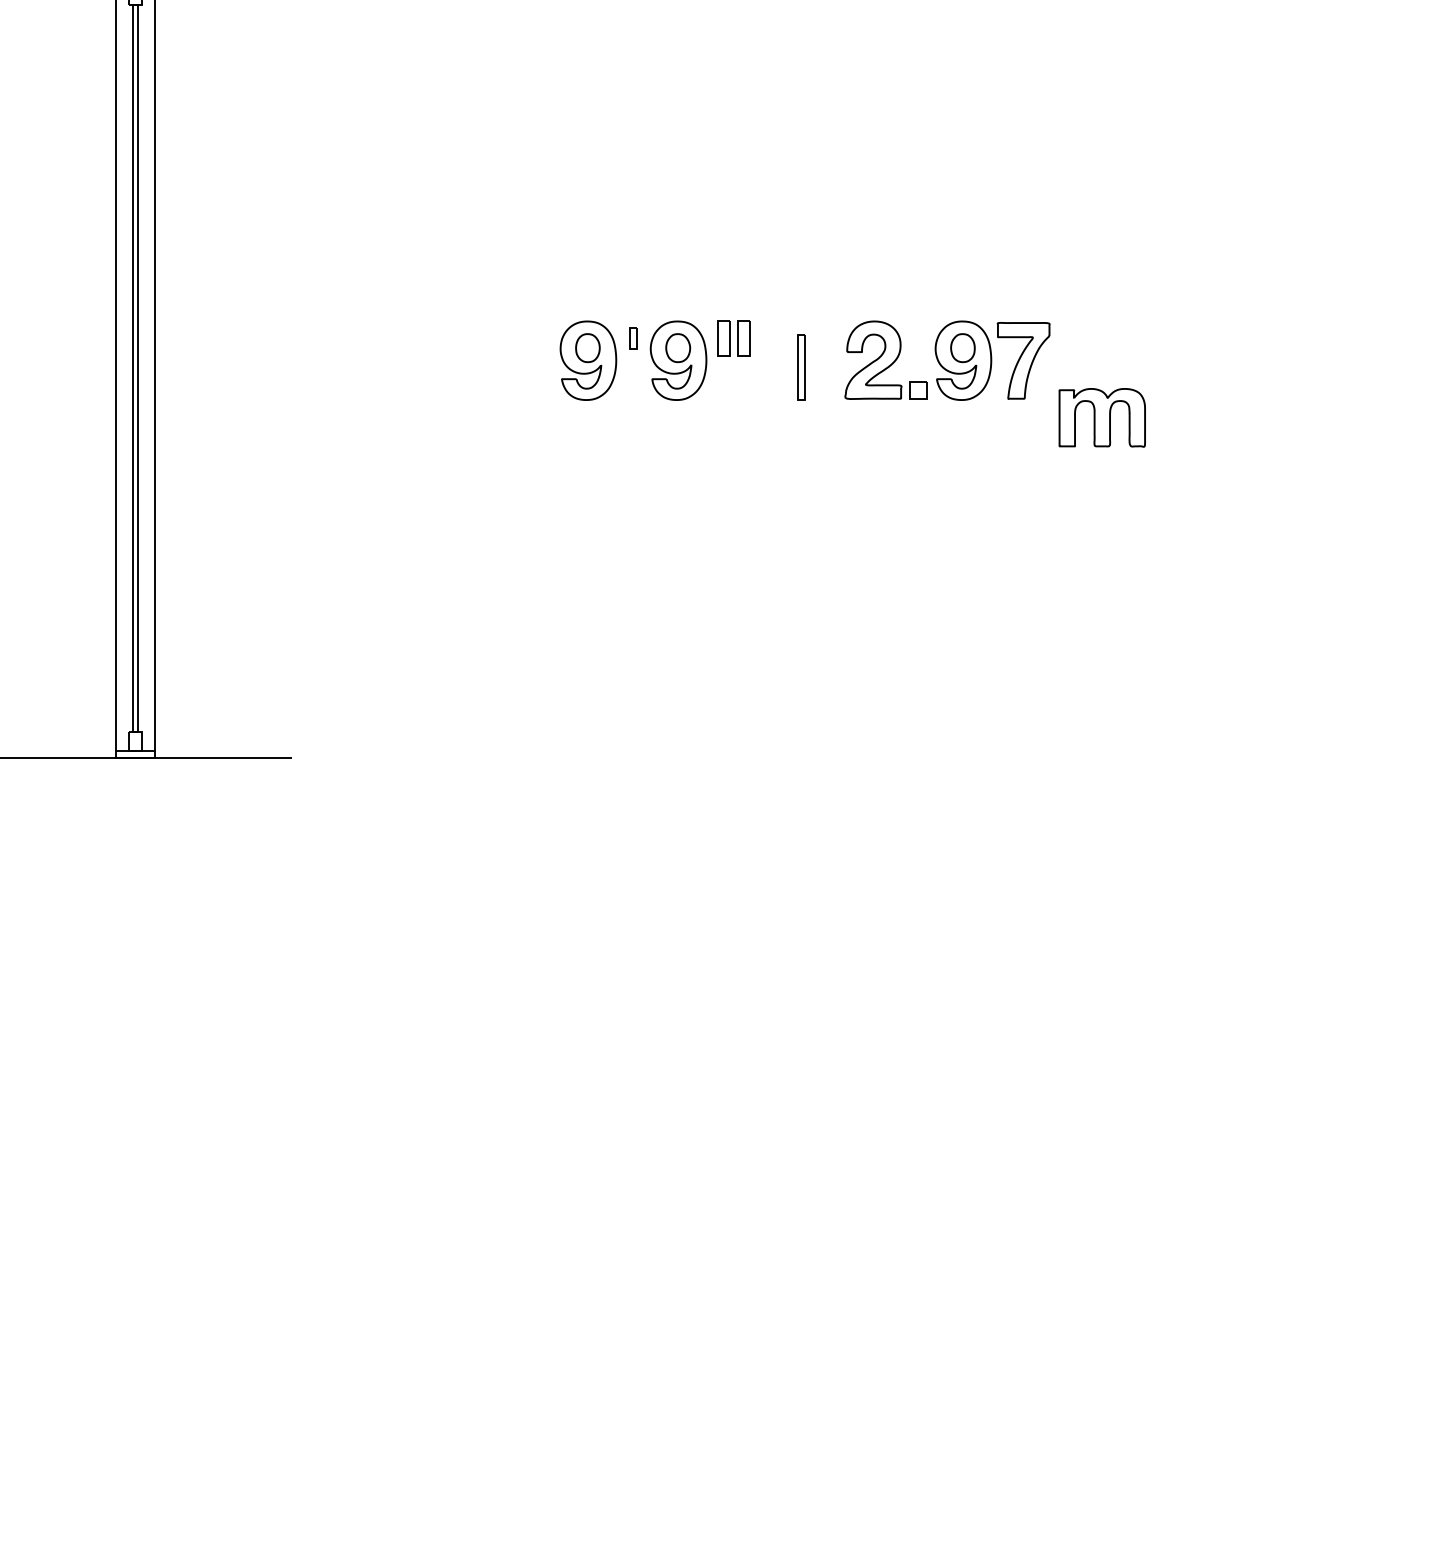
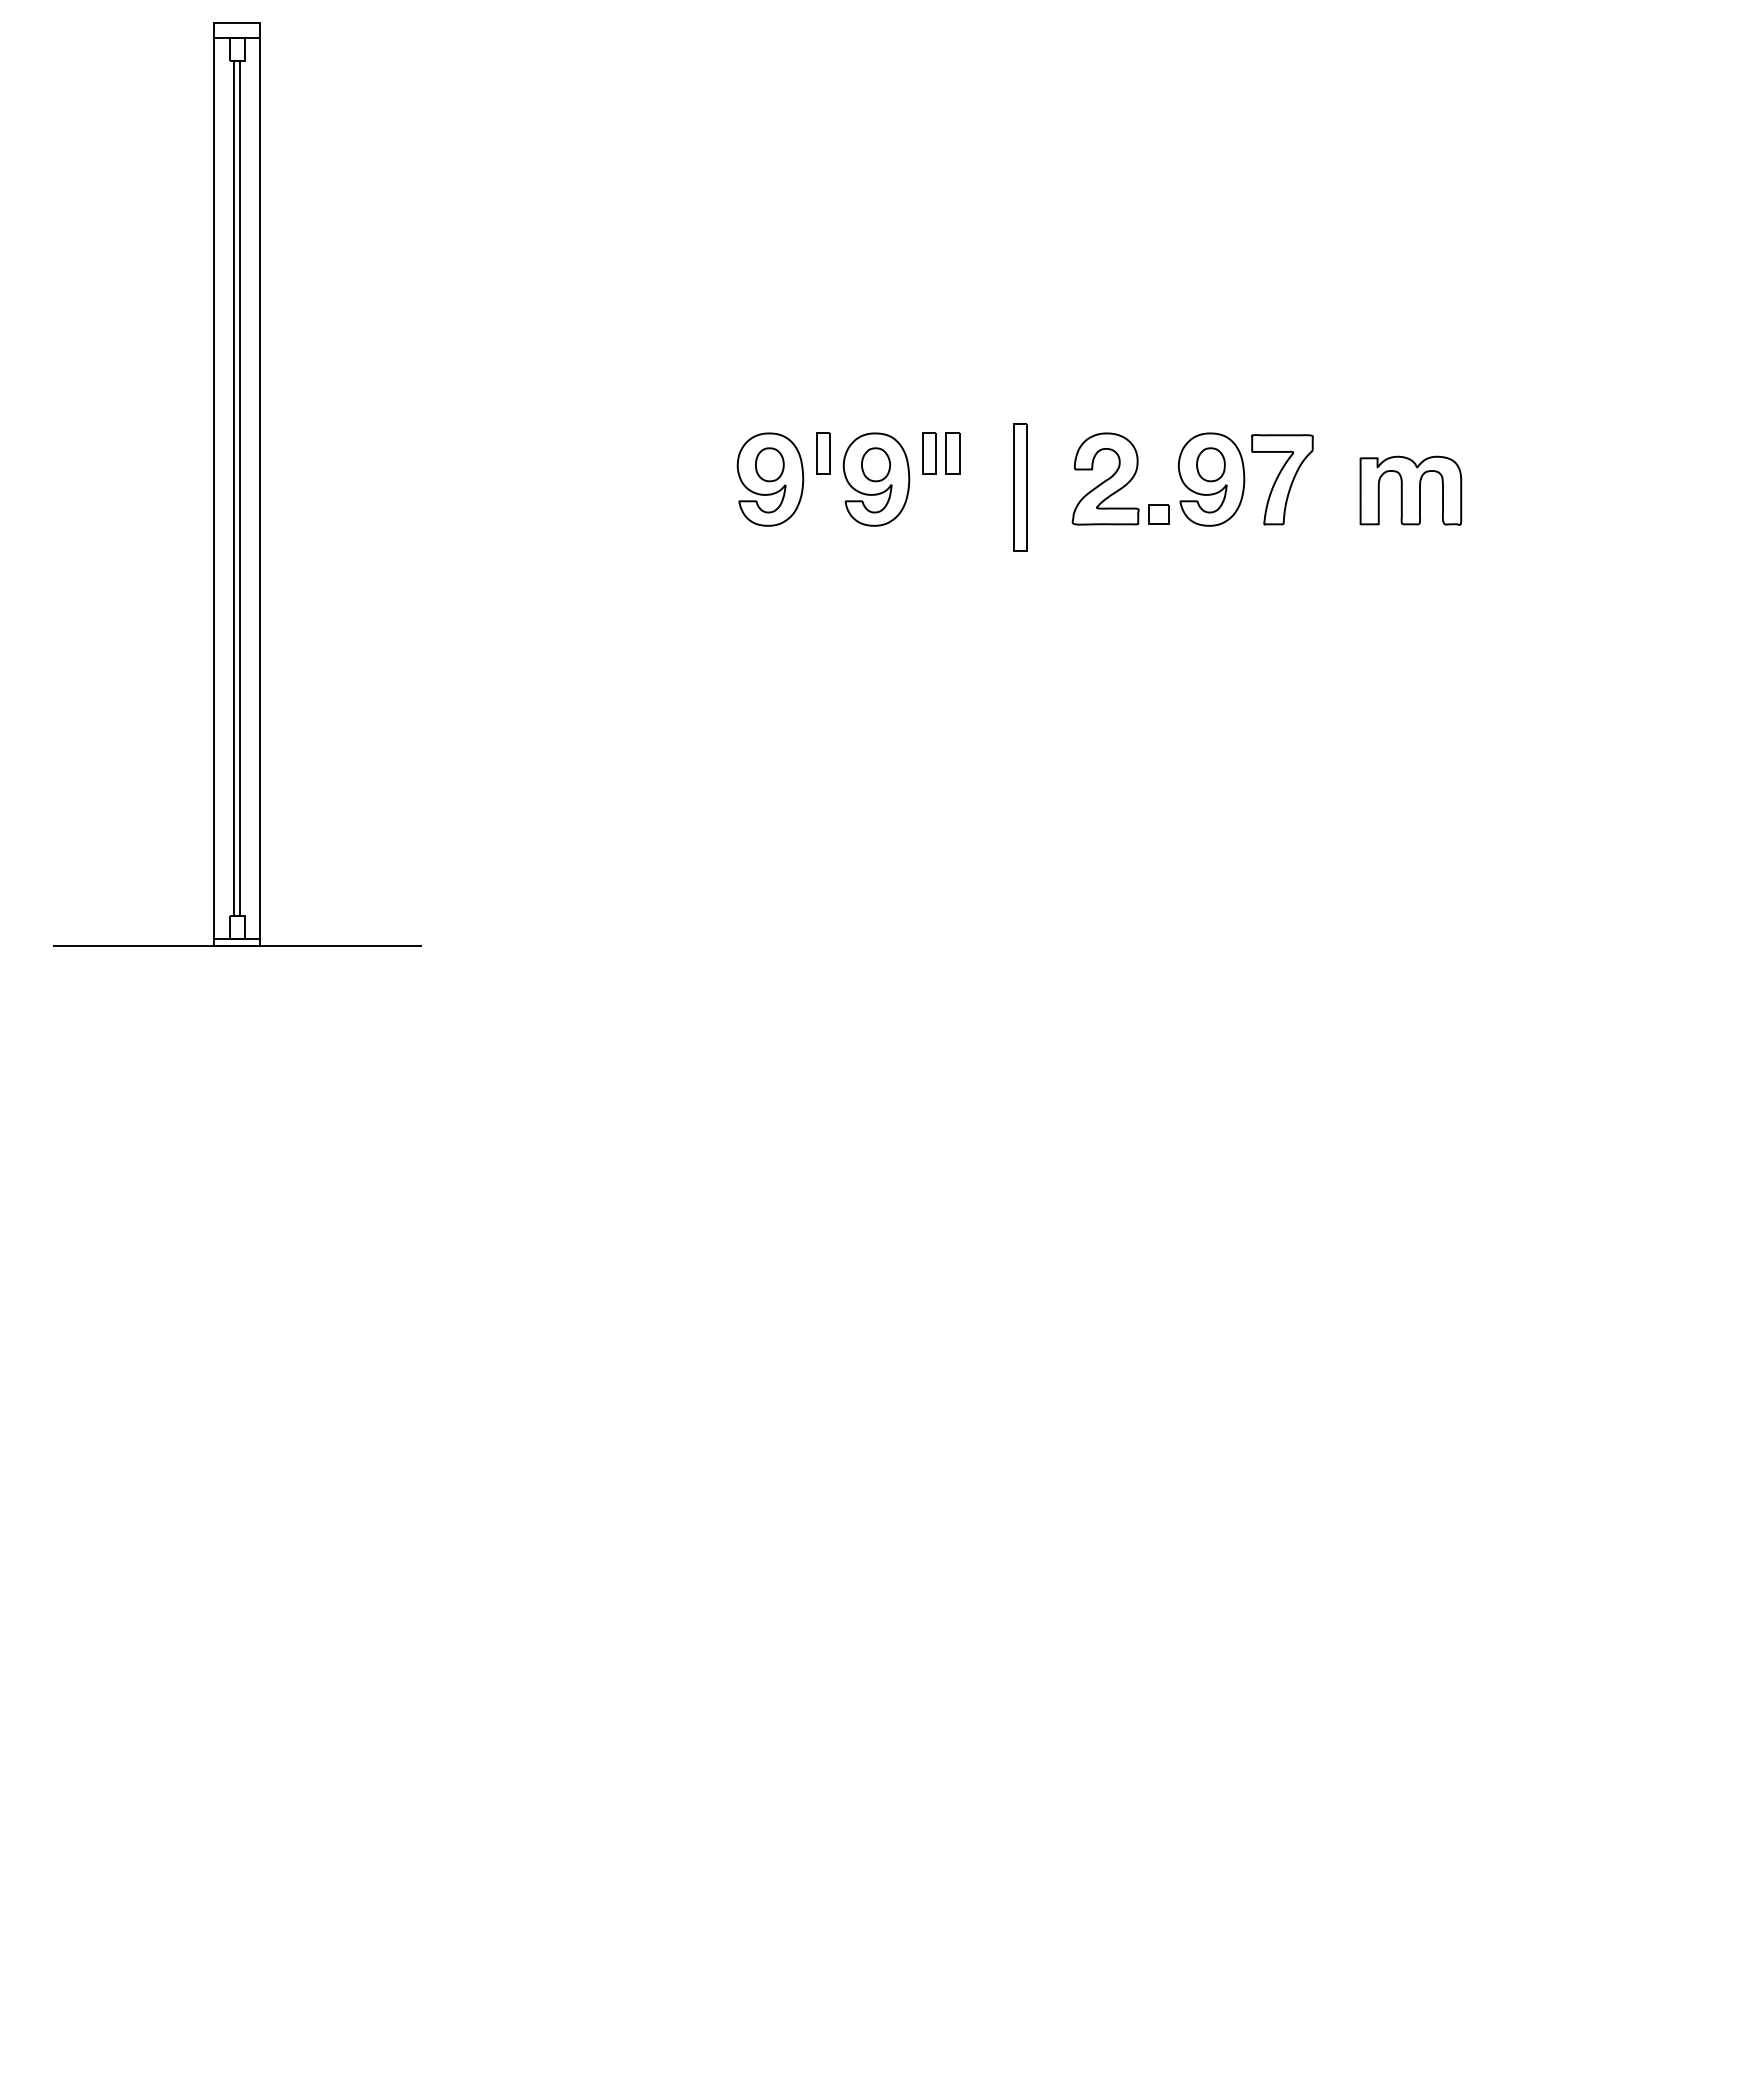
part: (633, 338) -> (823, 453), size x1.67
part: (801, 367) -> (1020, 487), size x1.67
part: (1101, 417) -> (1410, 490), moved

